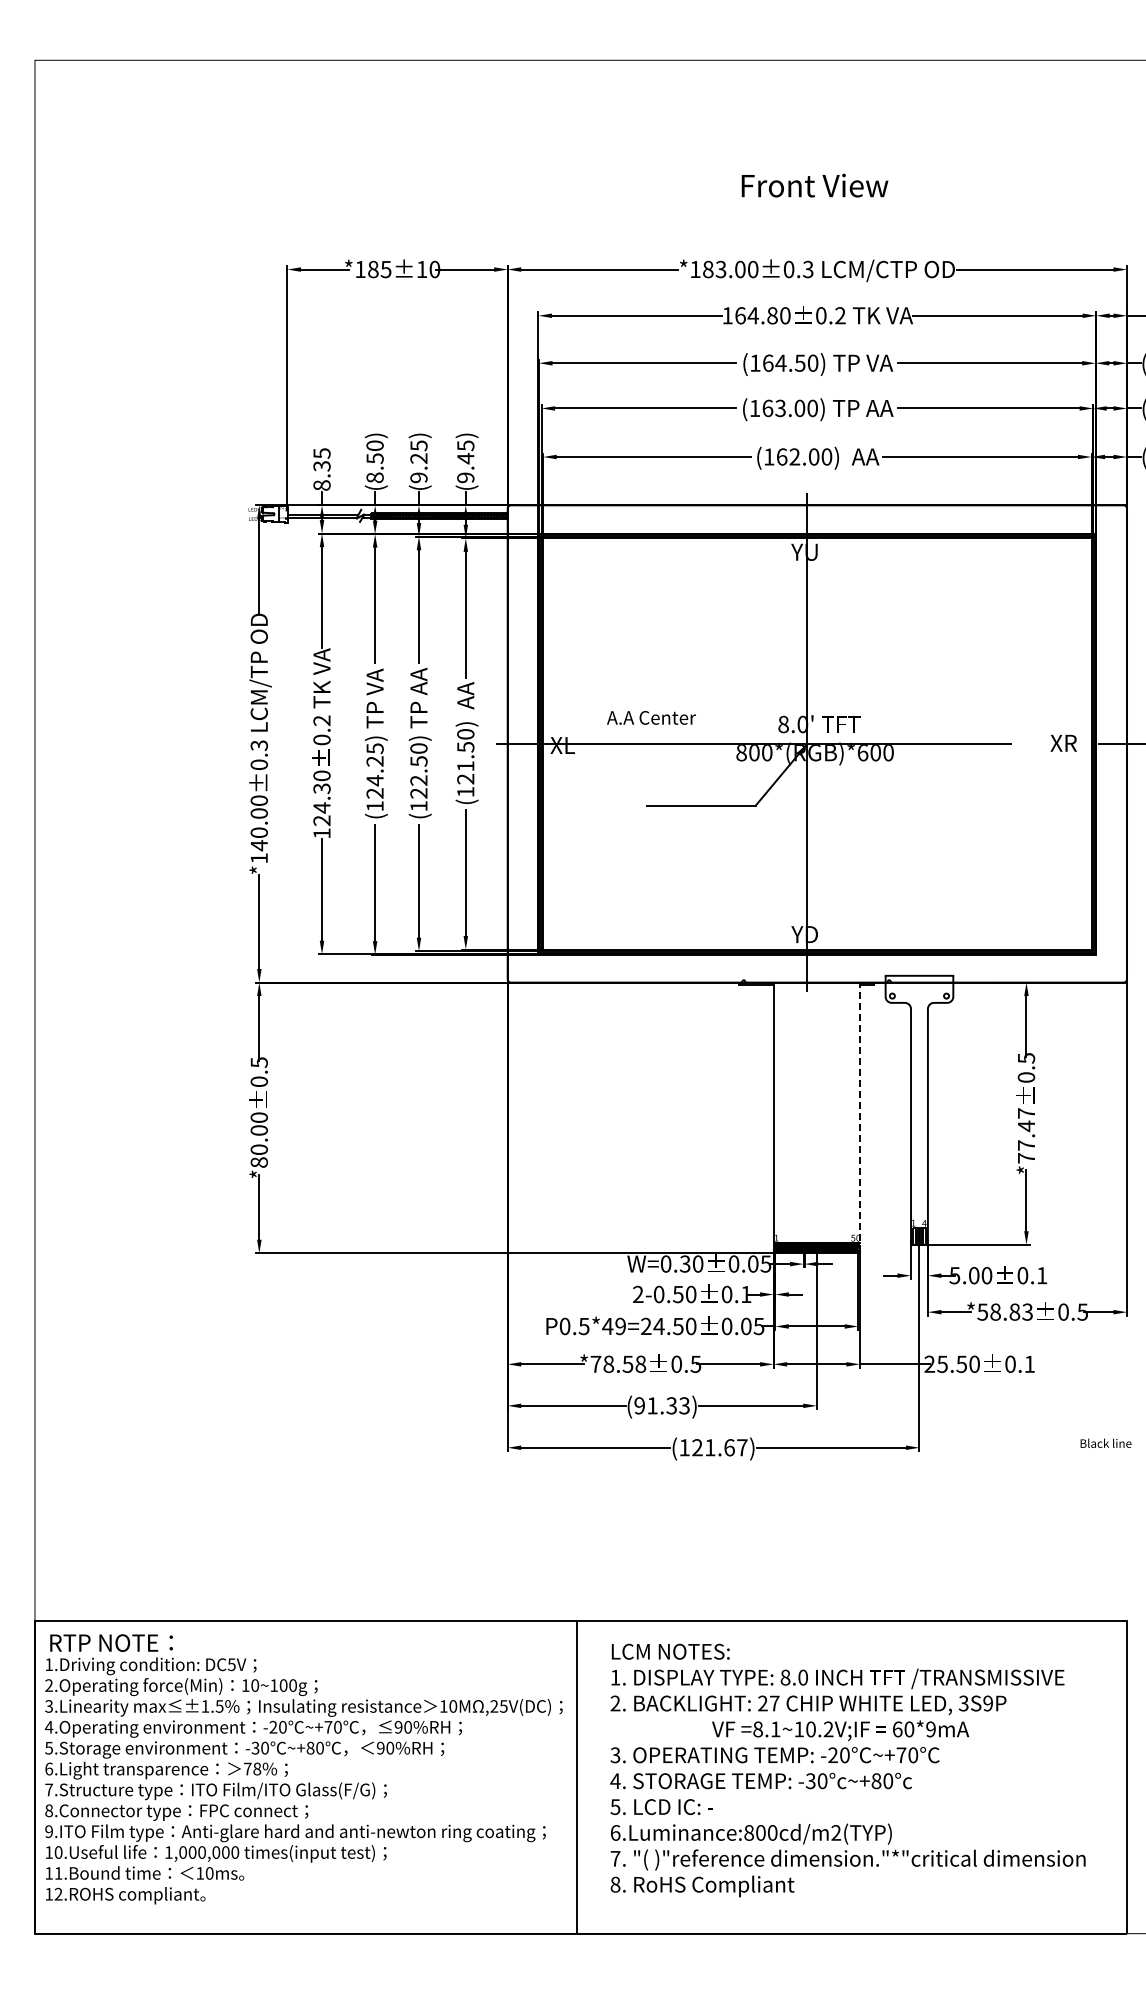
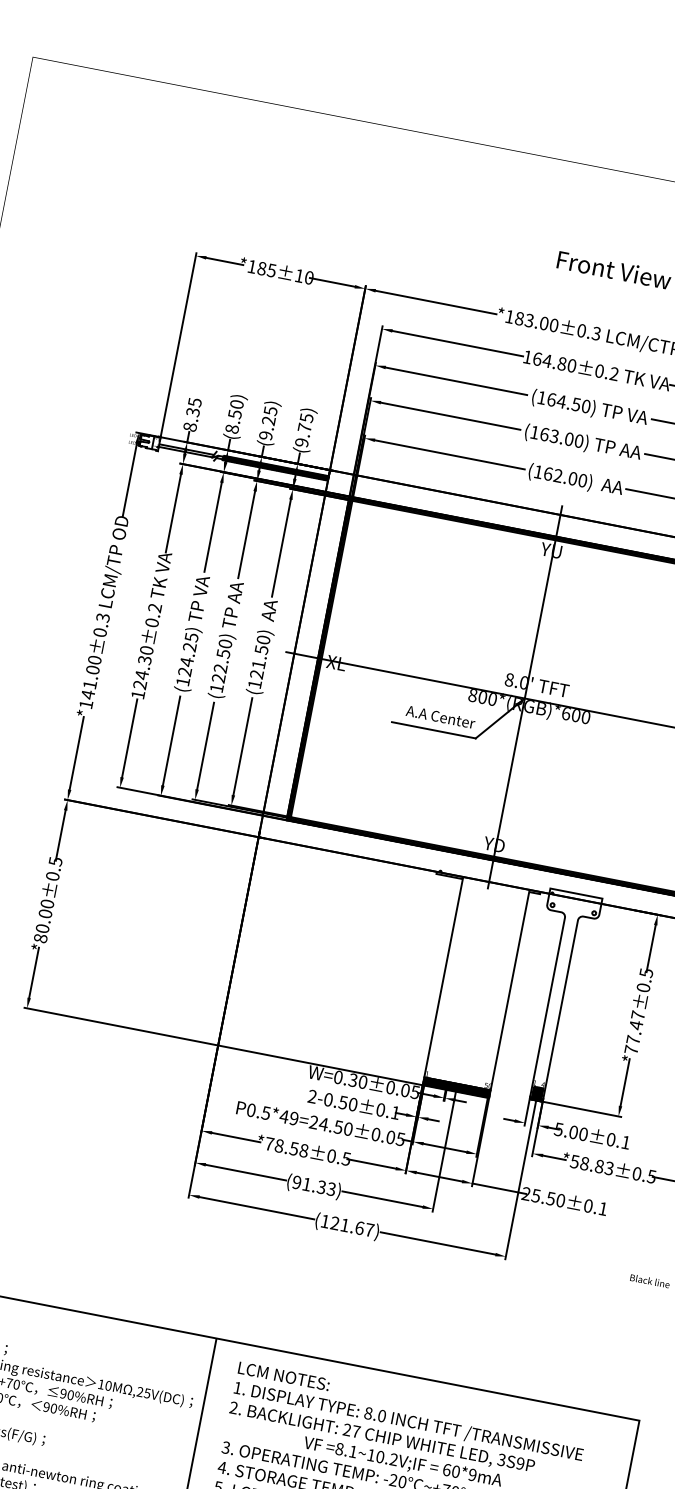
text: (465, 458) -> (304, 427), (9.45) -> (9.75)
text: (651, 717) -> (440, 716), moved
text: (258, 832) -> (89, 684), *140.00±0.3 -> *141.00±0.3
line: (859, 1117) -> (509, 993), dashed -> solid

